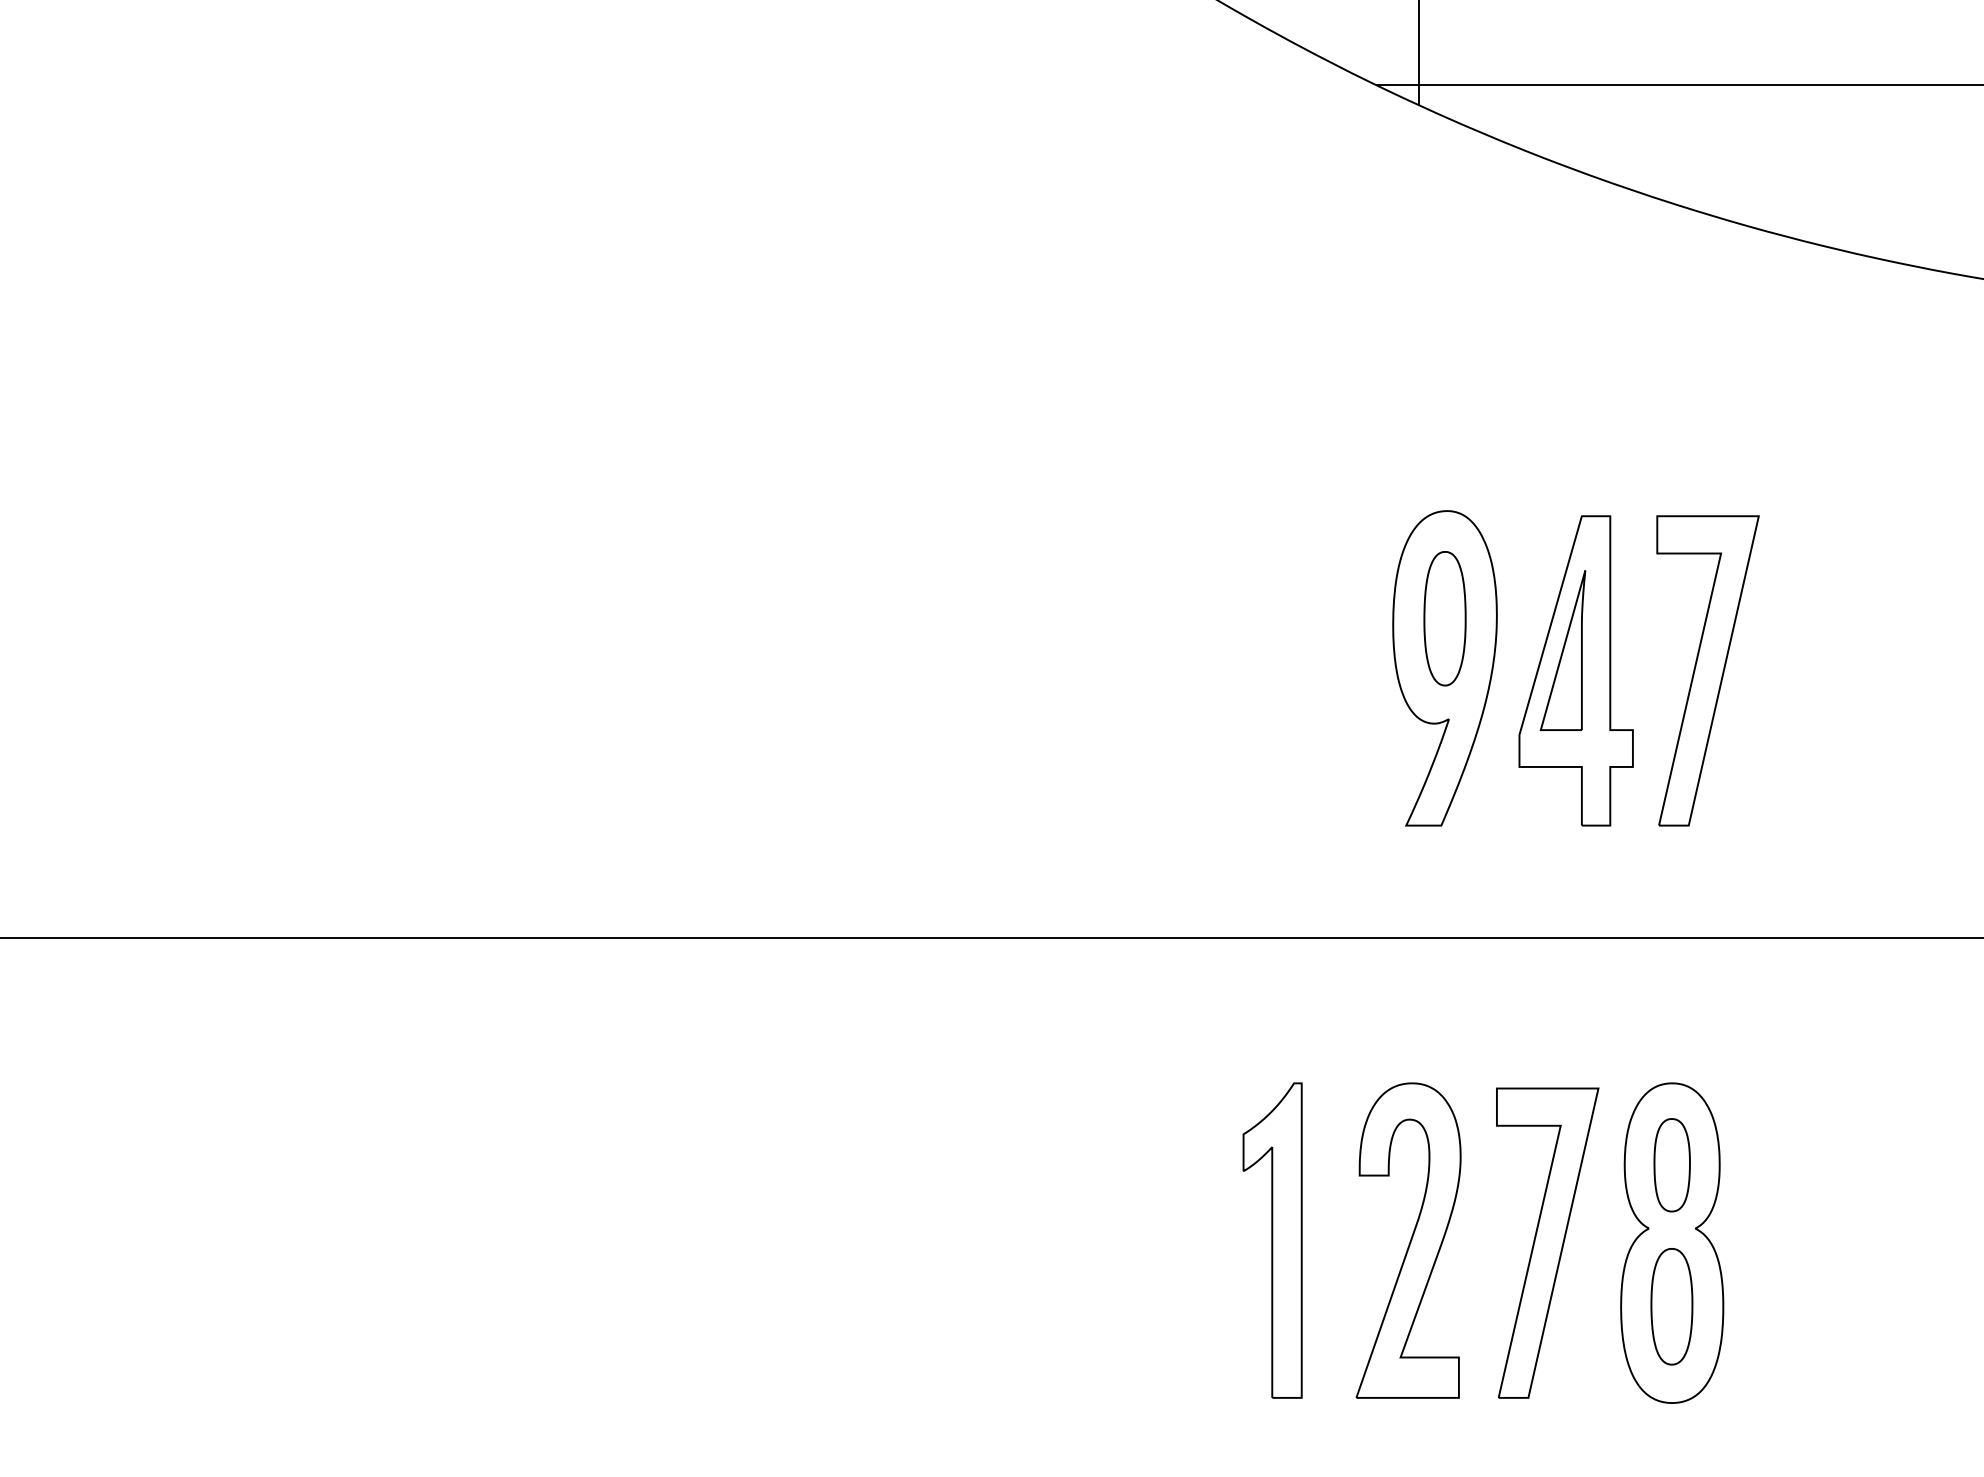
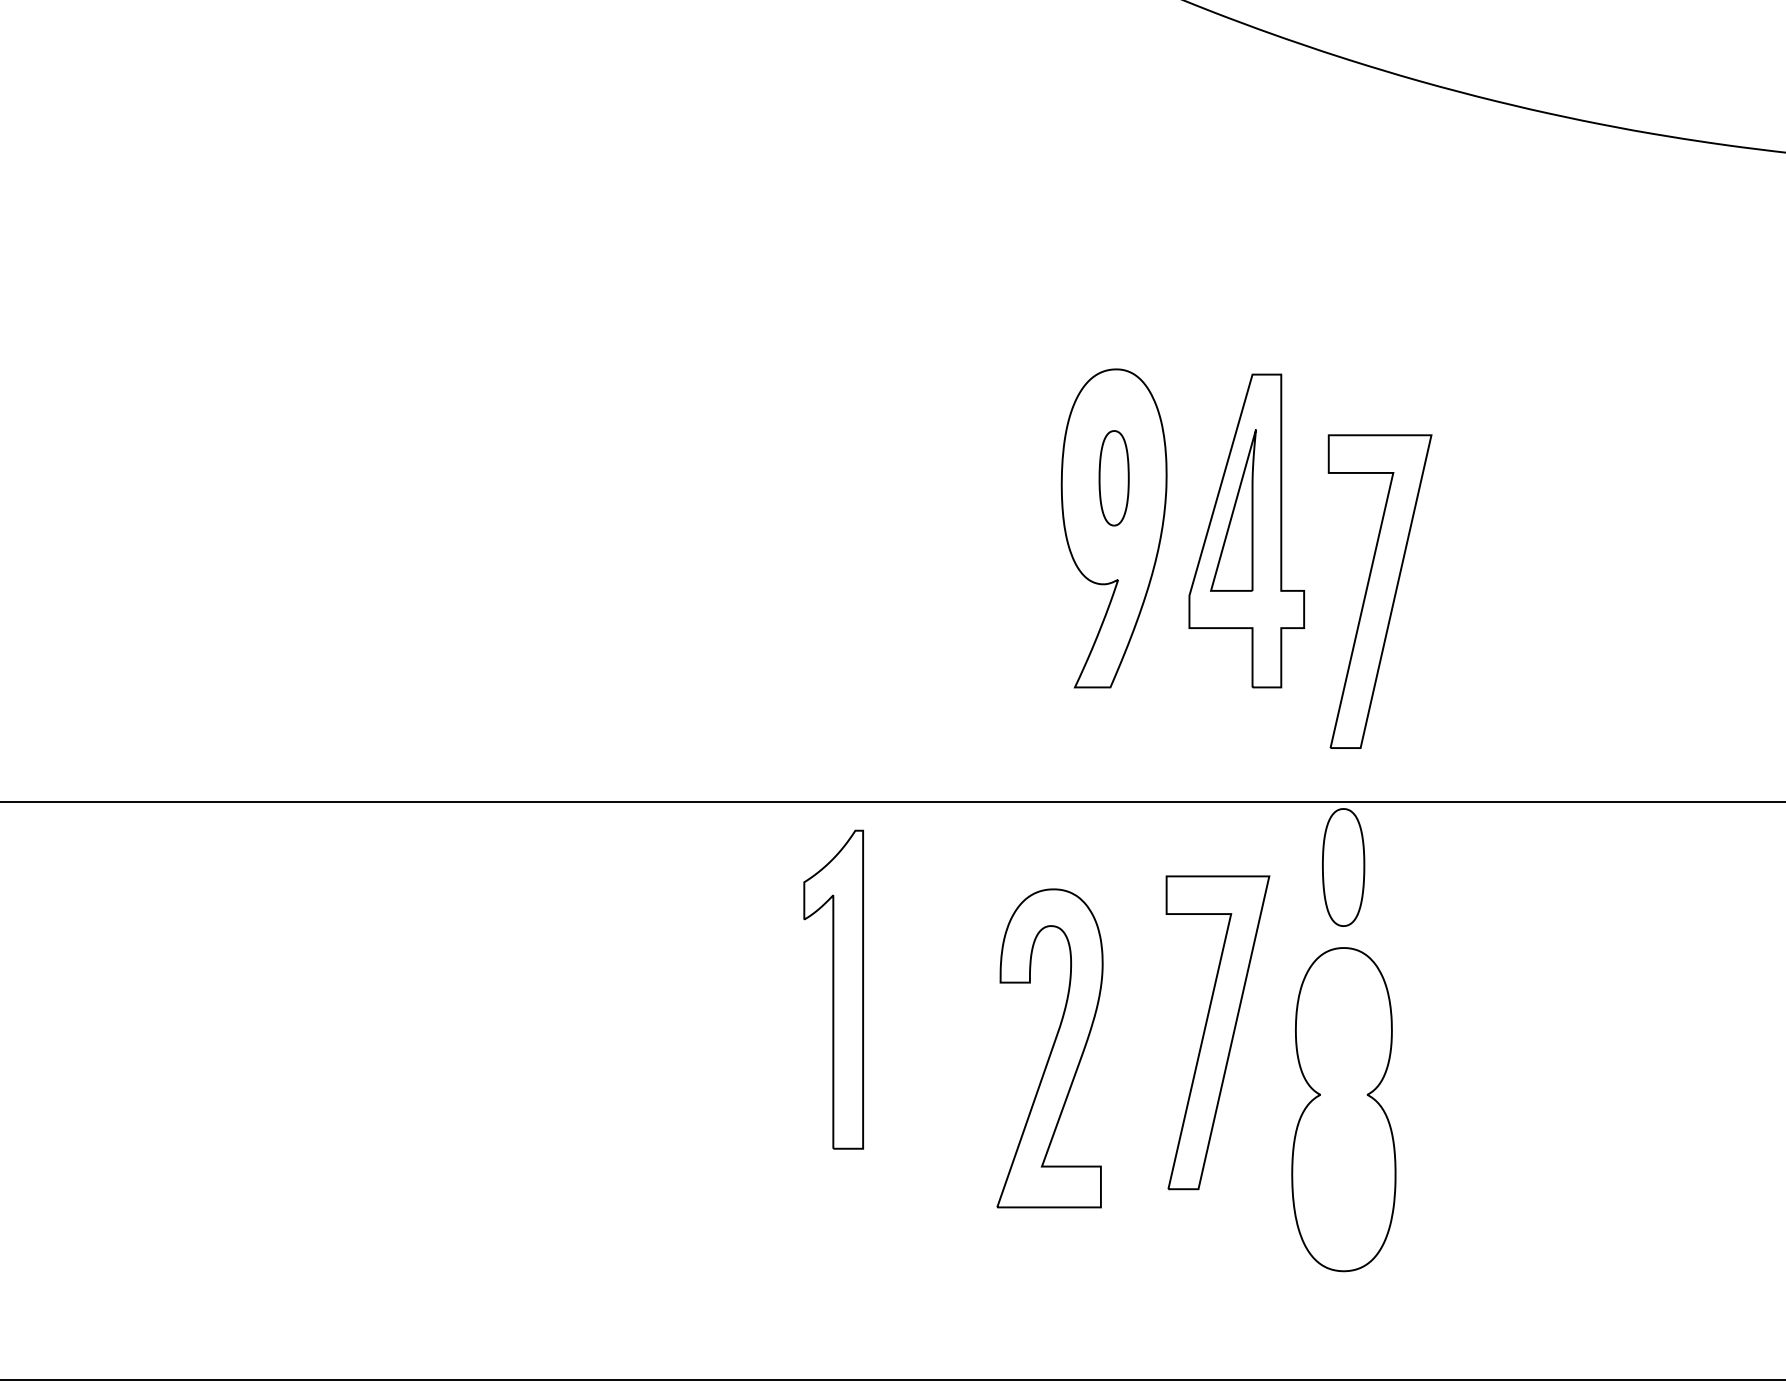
part: (1444, 618) -> (1113, 478), size x0.7
part: (1707, 670) -> (1379, 591), moved
part: (1671, 1165) -> (1343, 1031), removed
part: (1272, 1240) -> (833, 989), moved
part: (1408, 1240) -> (1049, 1048), moved
part: (1547, 1242) -> (1217, 1032), moved
part: (1671, 1306) -> (1343, 867), moved

